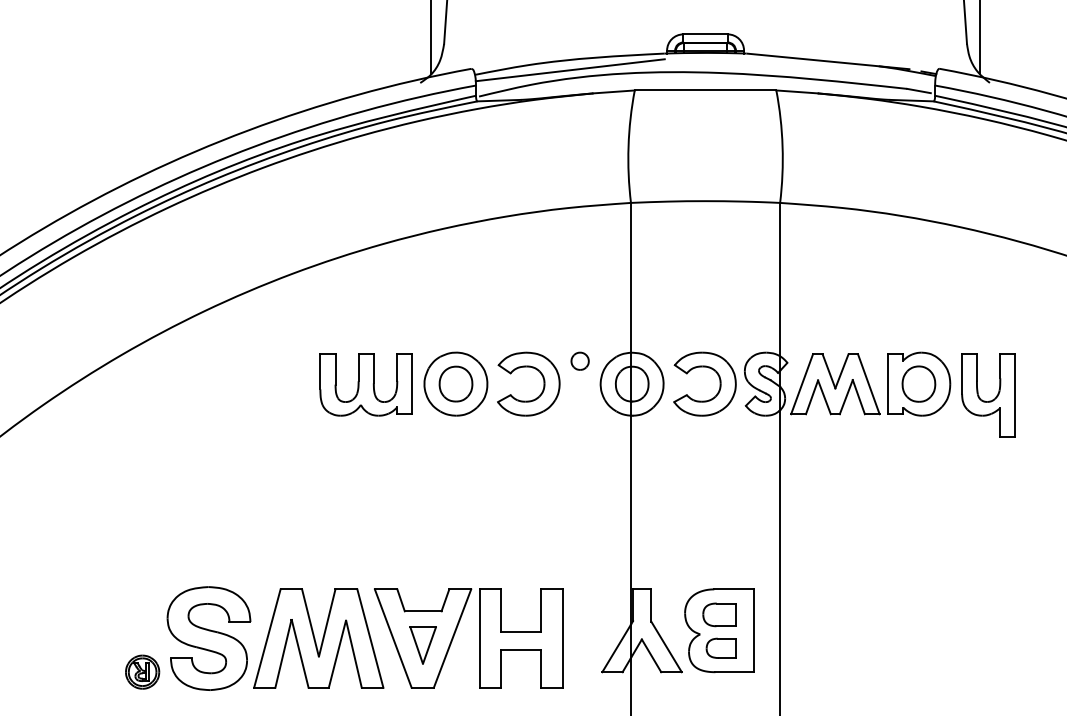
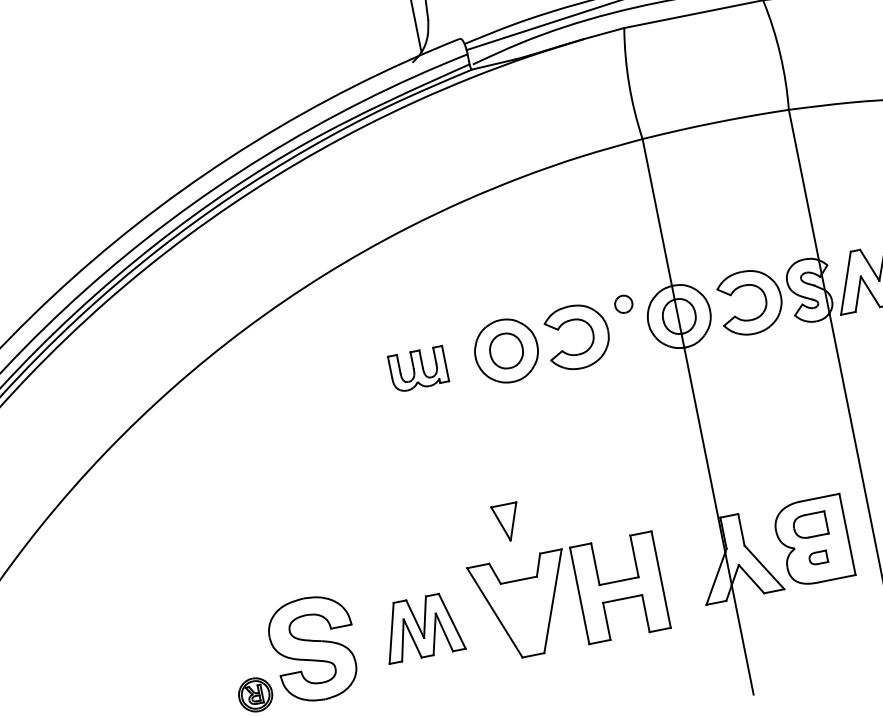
part: (365, 384) -> (417, 369), size x0.6
part: (318, 638) -> (421, 627), size x0.6
part: (422, 645) -> (506, 522), moved
part: (720, 647) -> (817, 557), size x0.6

